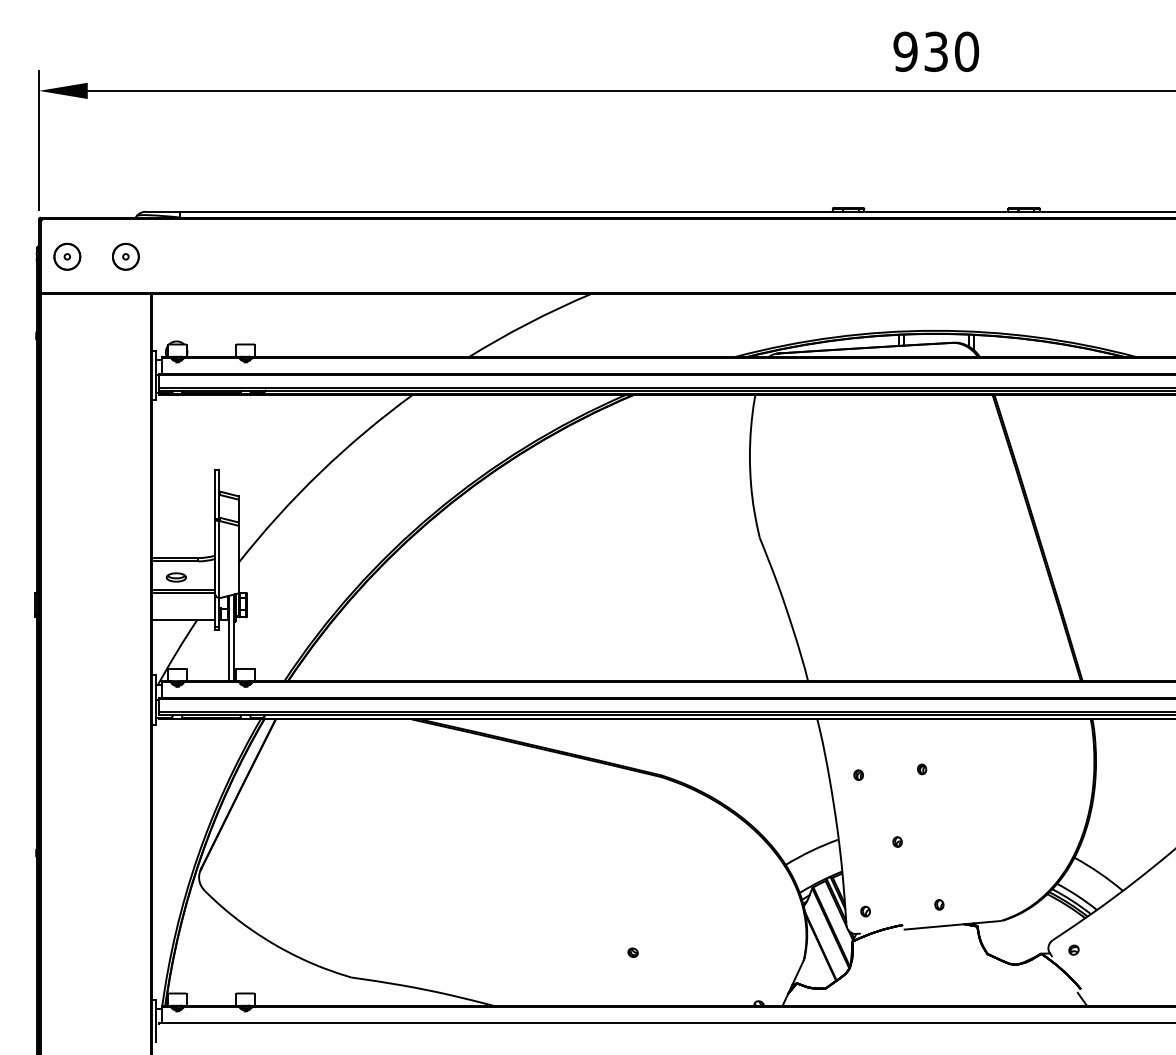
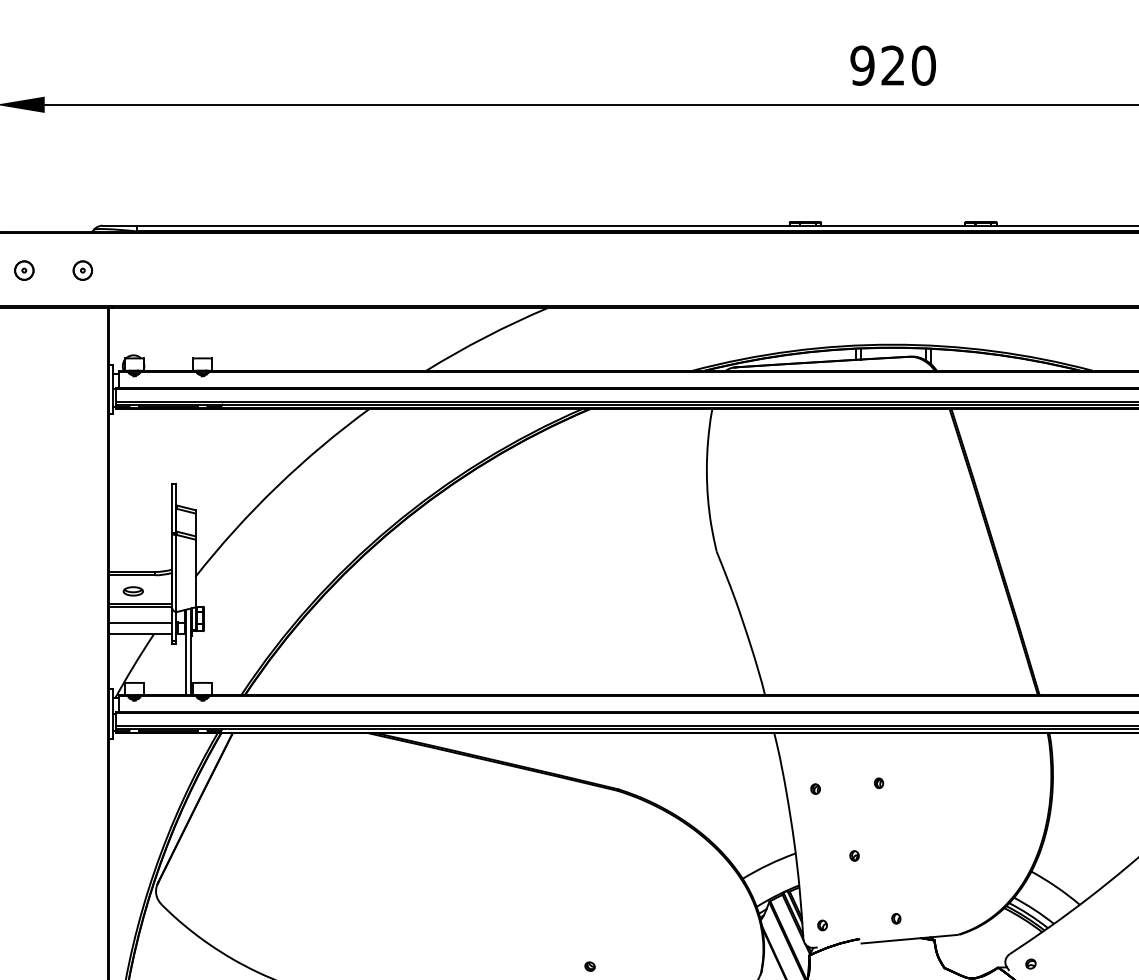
text: (935, 51) -> (892, 65), 930 -> 920
part: (67, 256) -> (24, 270), size x0.71
part: (125, 256) -> (82, 270), size x0.71
line: (183, 609) -> (140, 623), added

